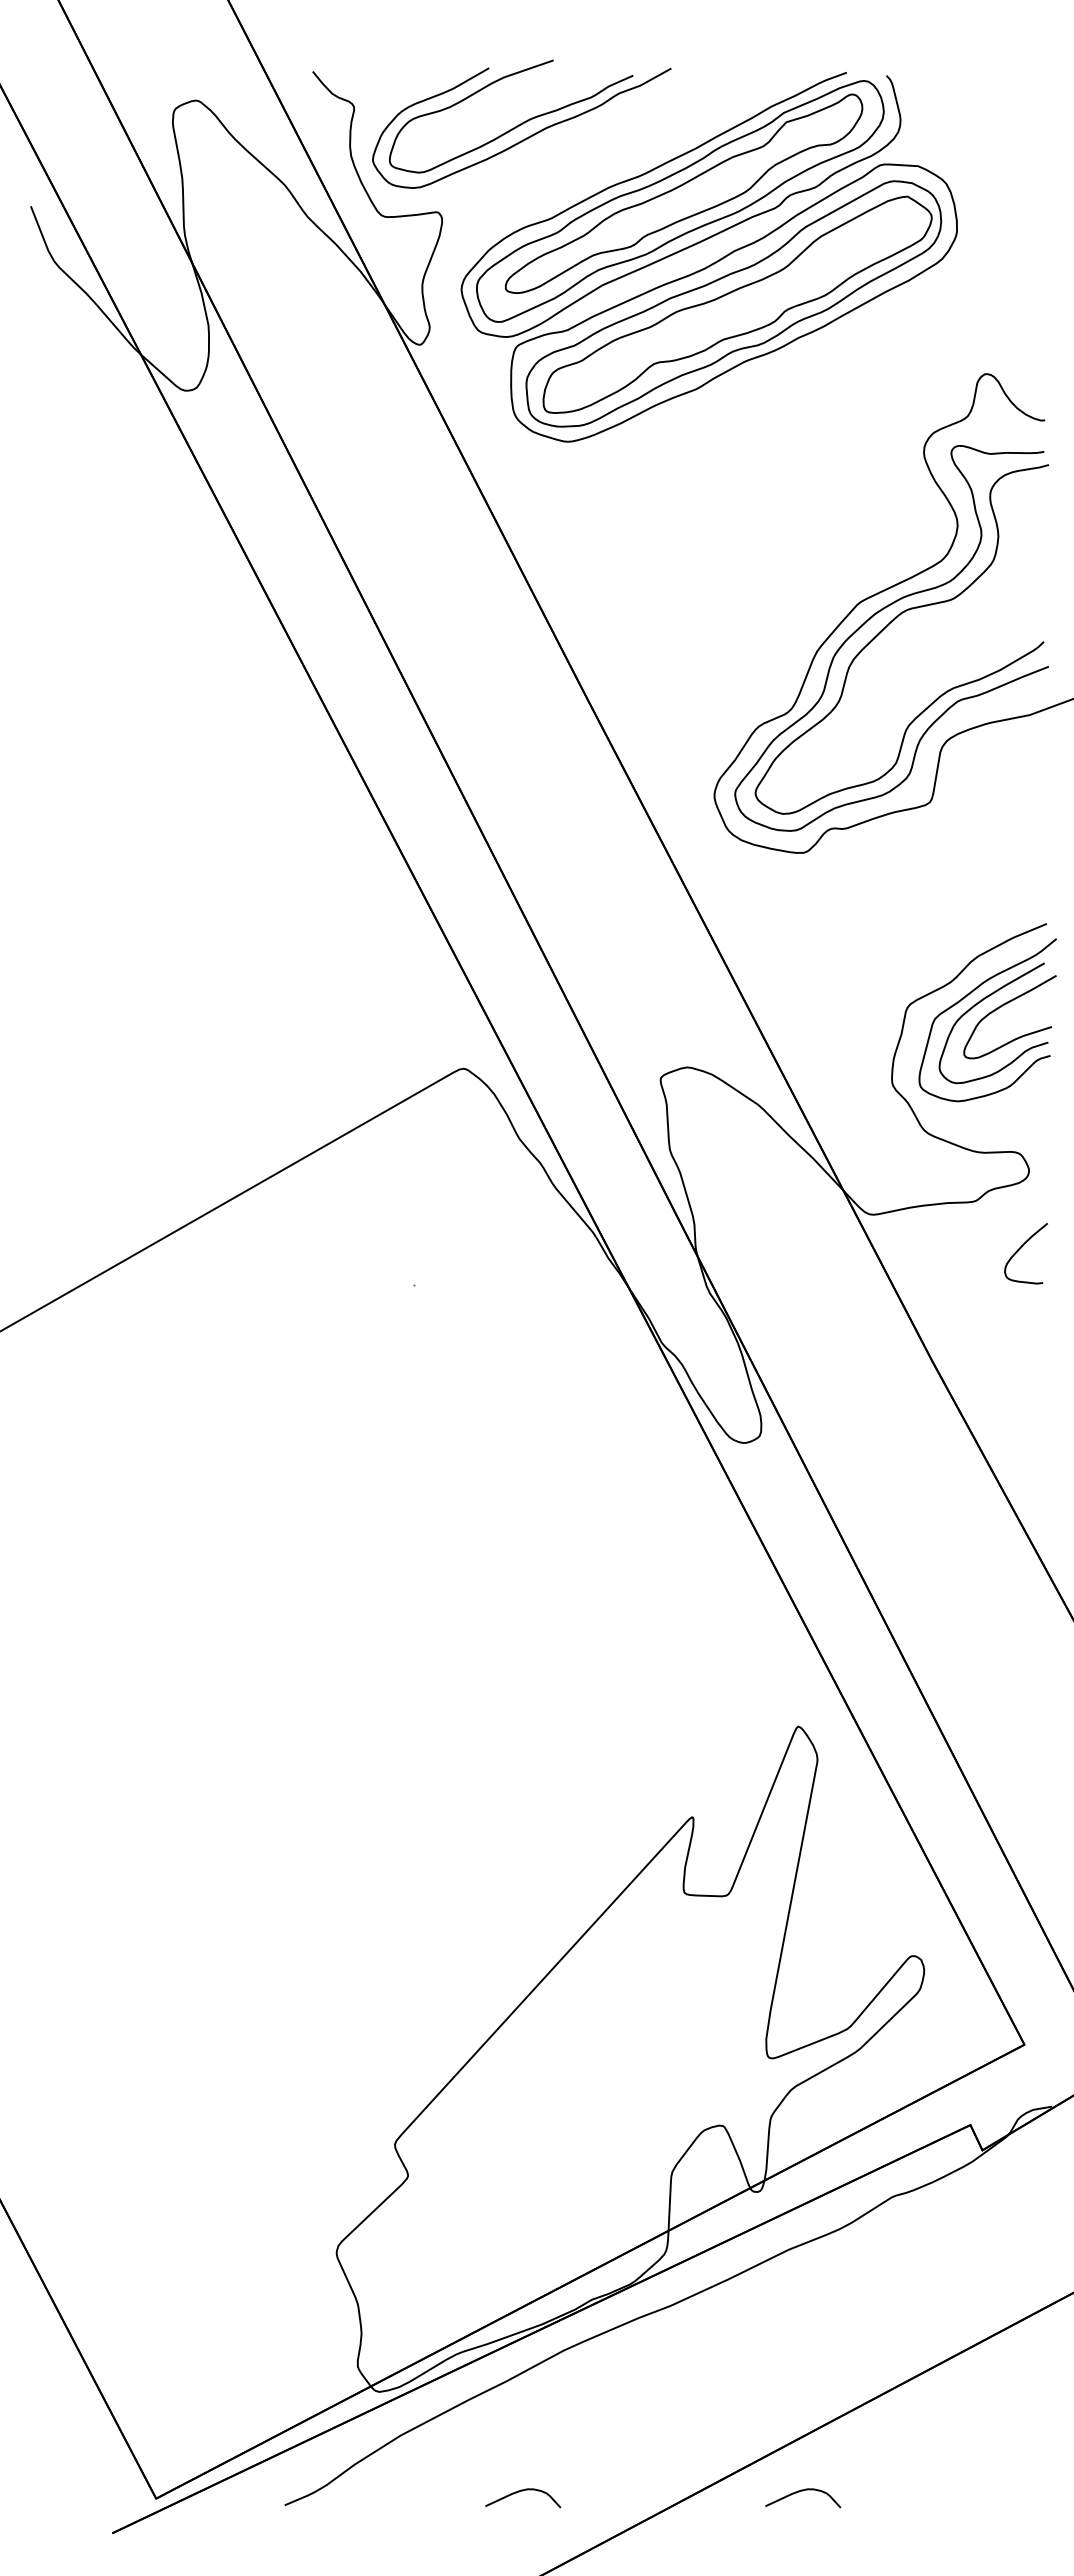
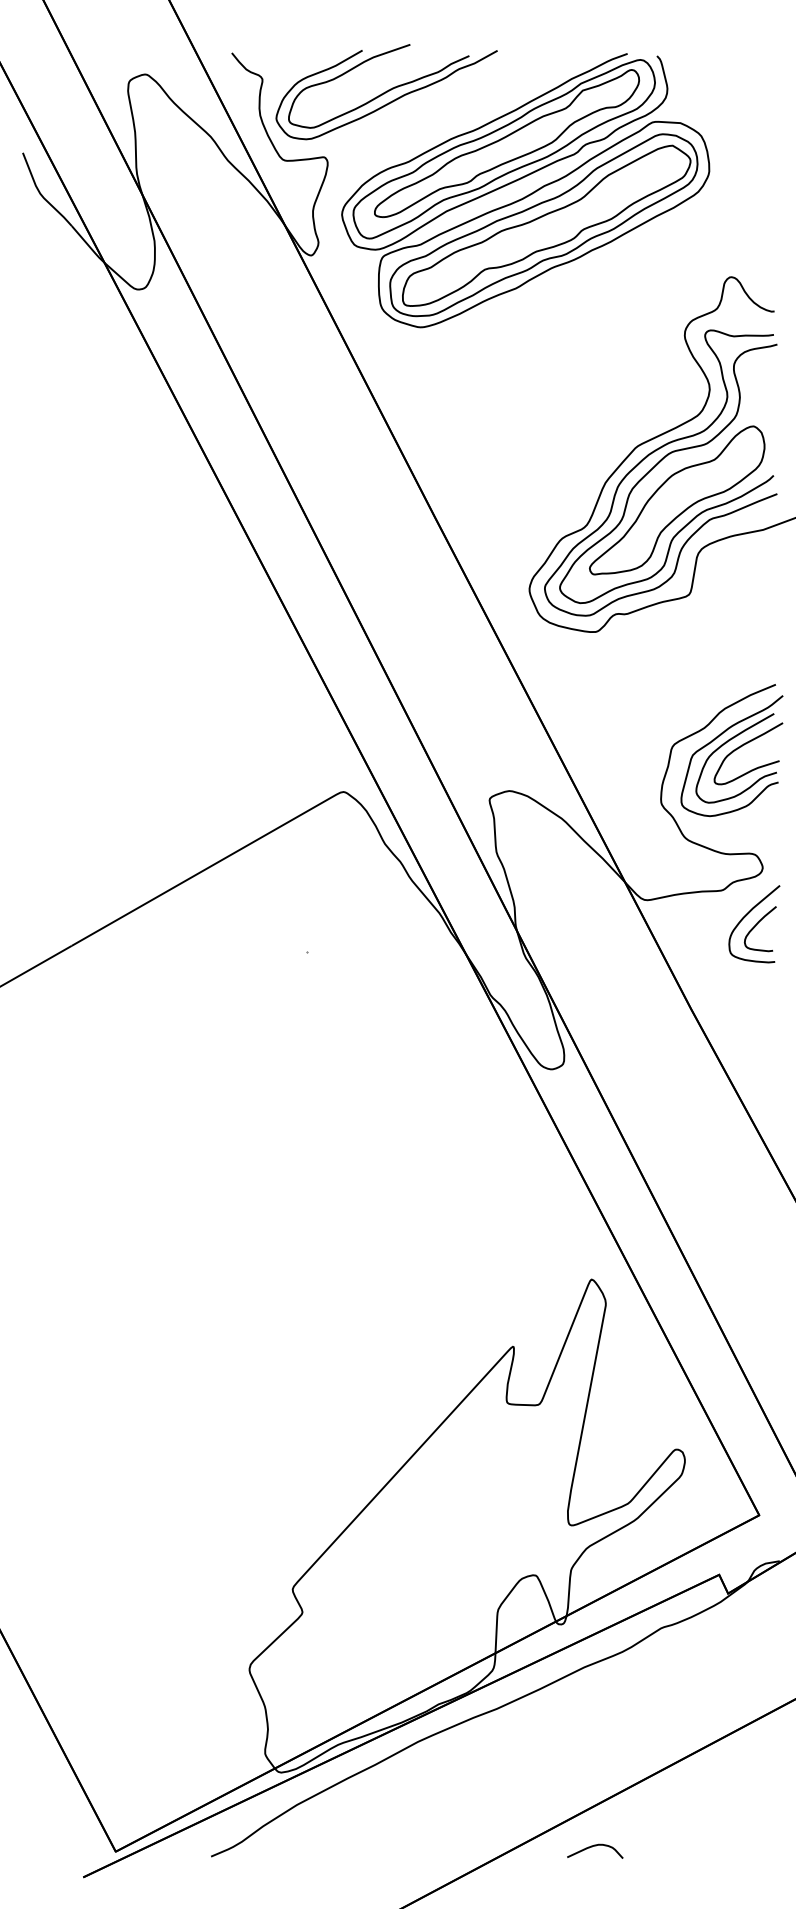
part: (913, 675) -> (677, 500), added
curve: (1007, 1235) -> (746, 915), added
curve: (523, 2491) -> (387, 1846), removed

